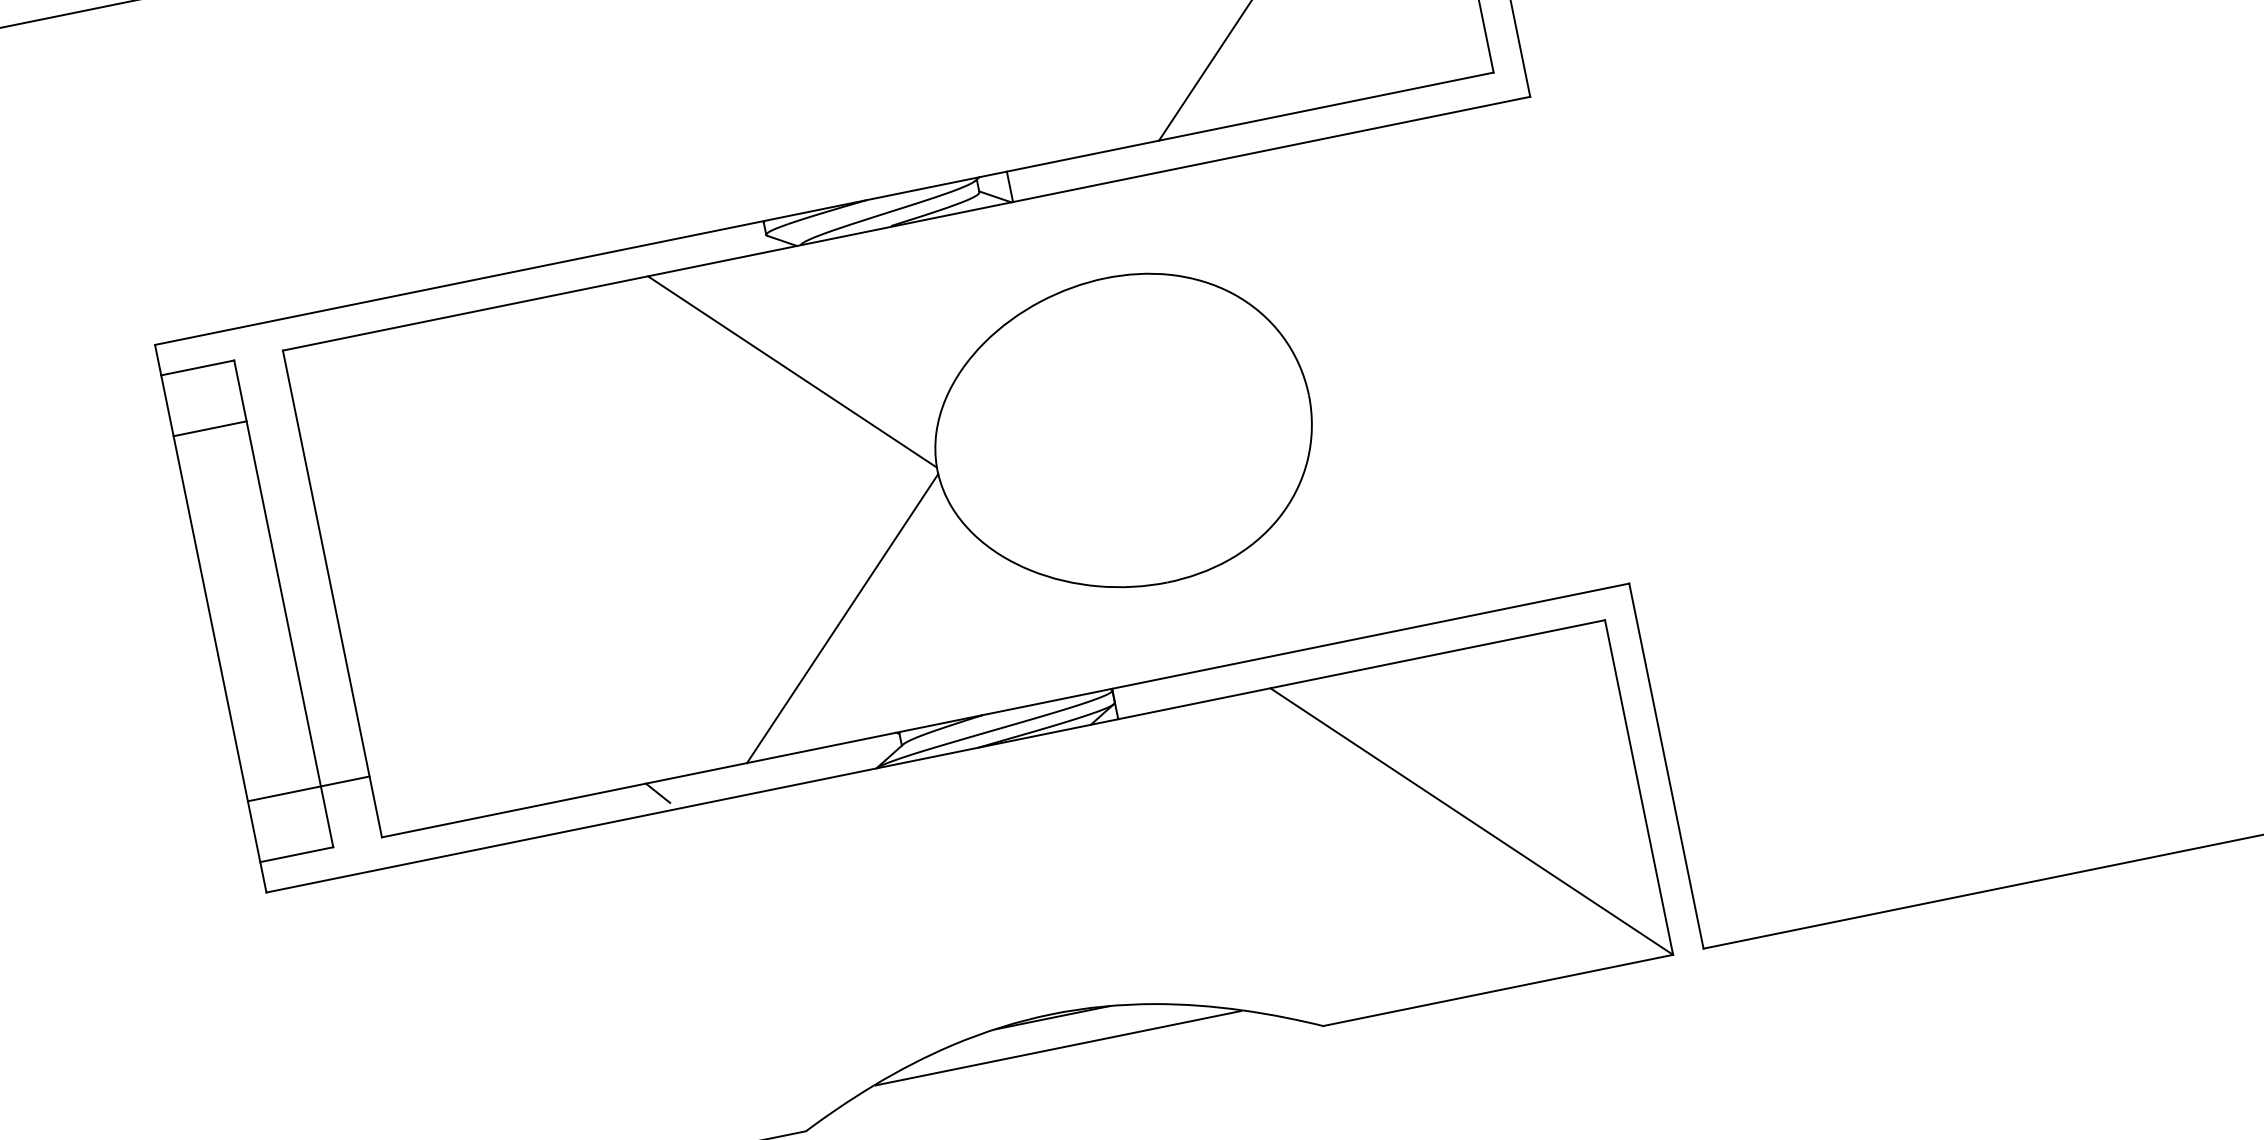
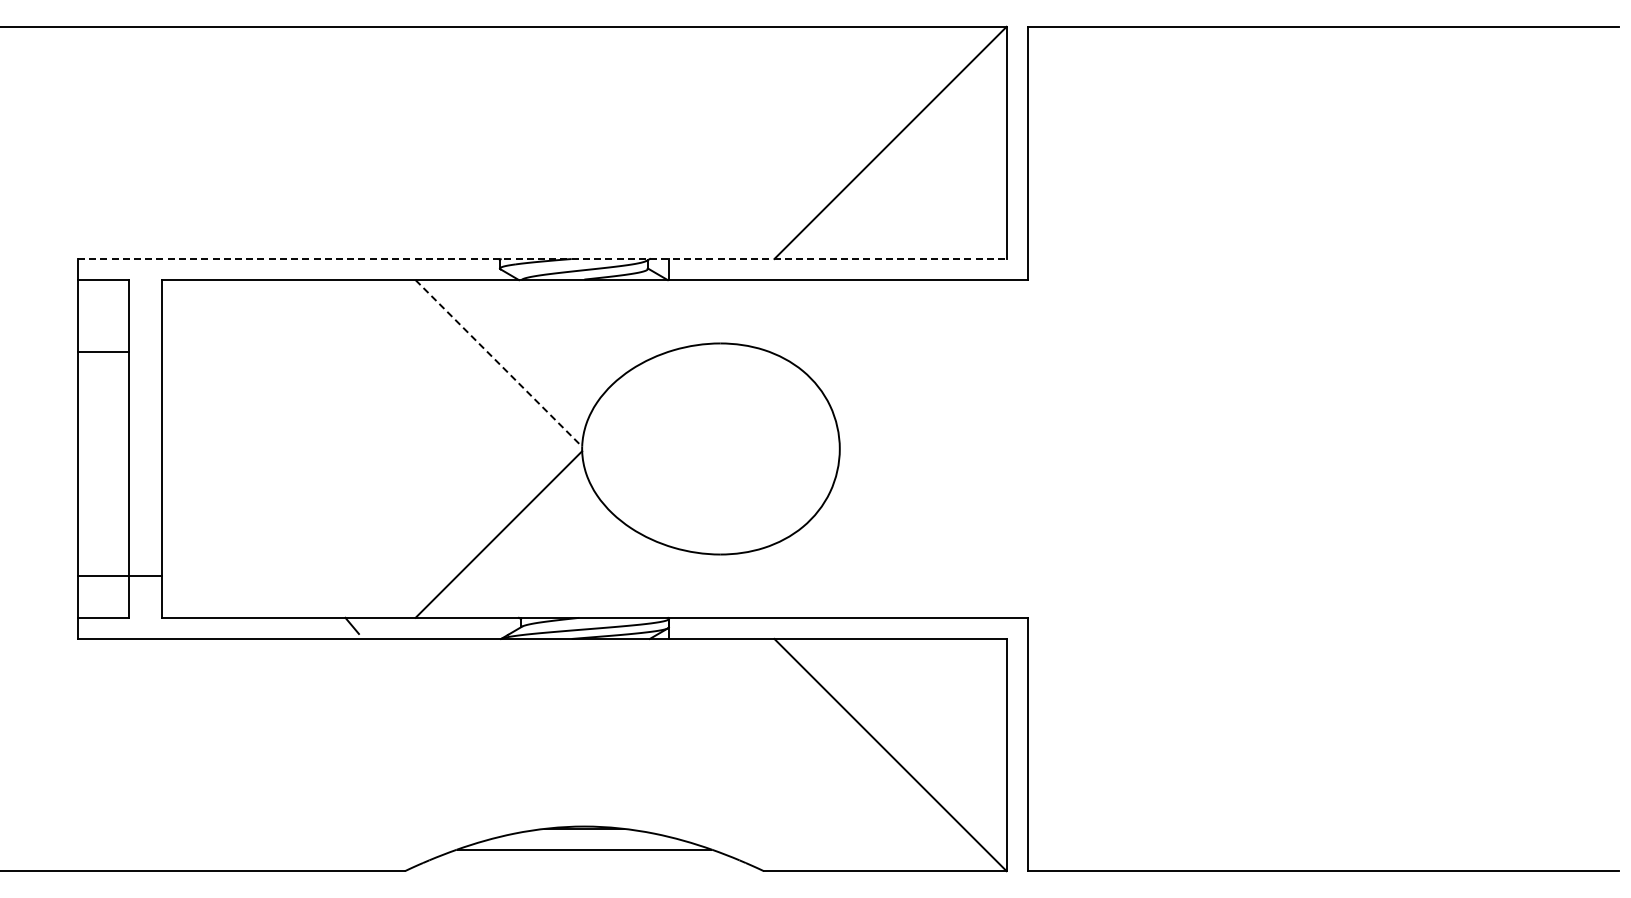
line: (824, 209) -> (542, 259), solid -> dashed
line: (791, 372) -> (498, 363), solid -> dashed
line: (209, 429) -> (102, 352), moved

